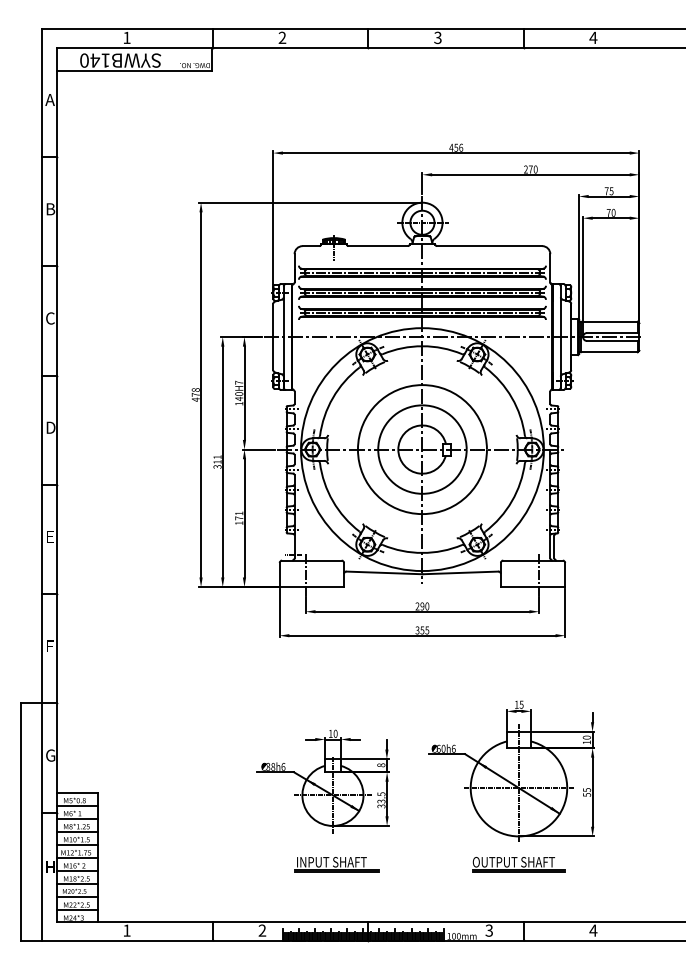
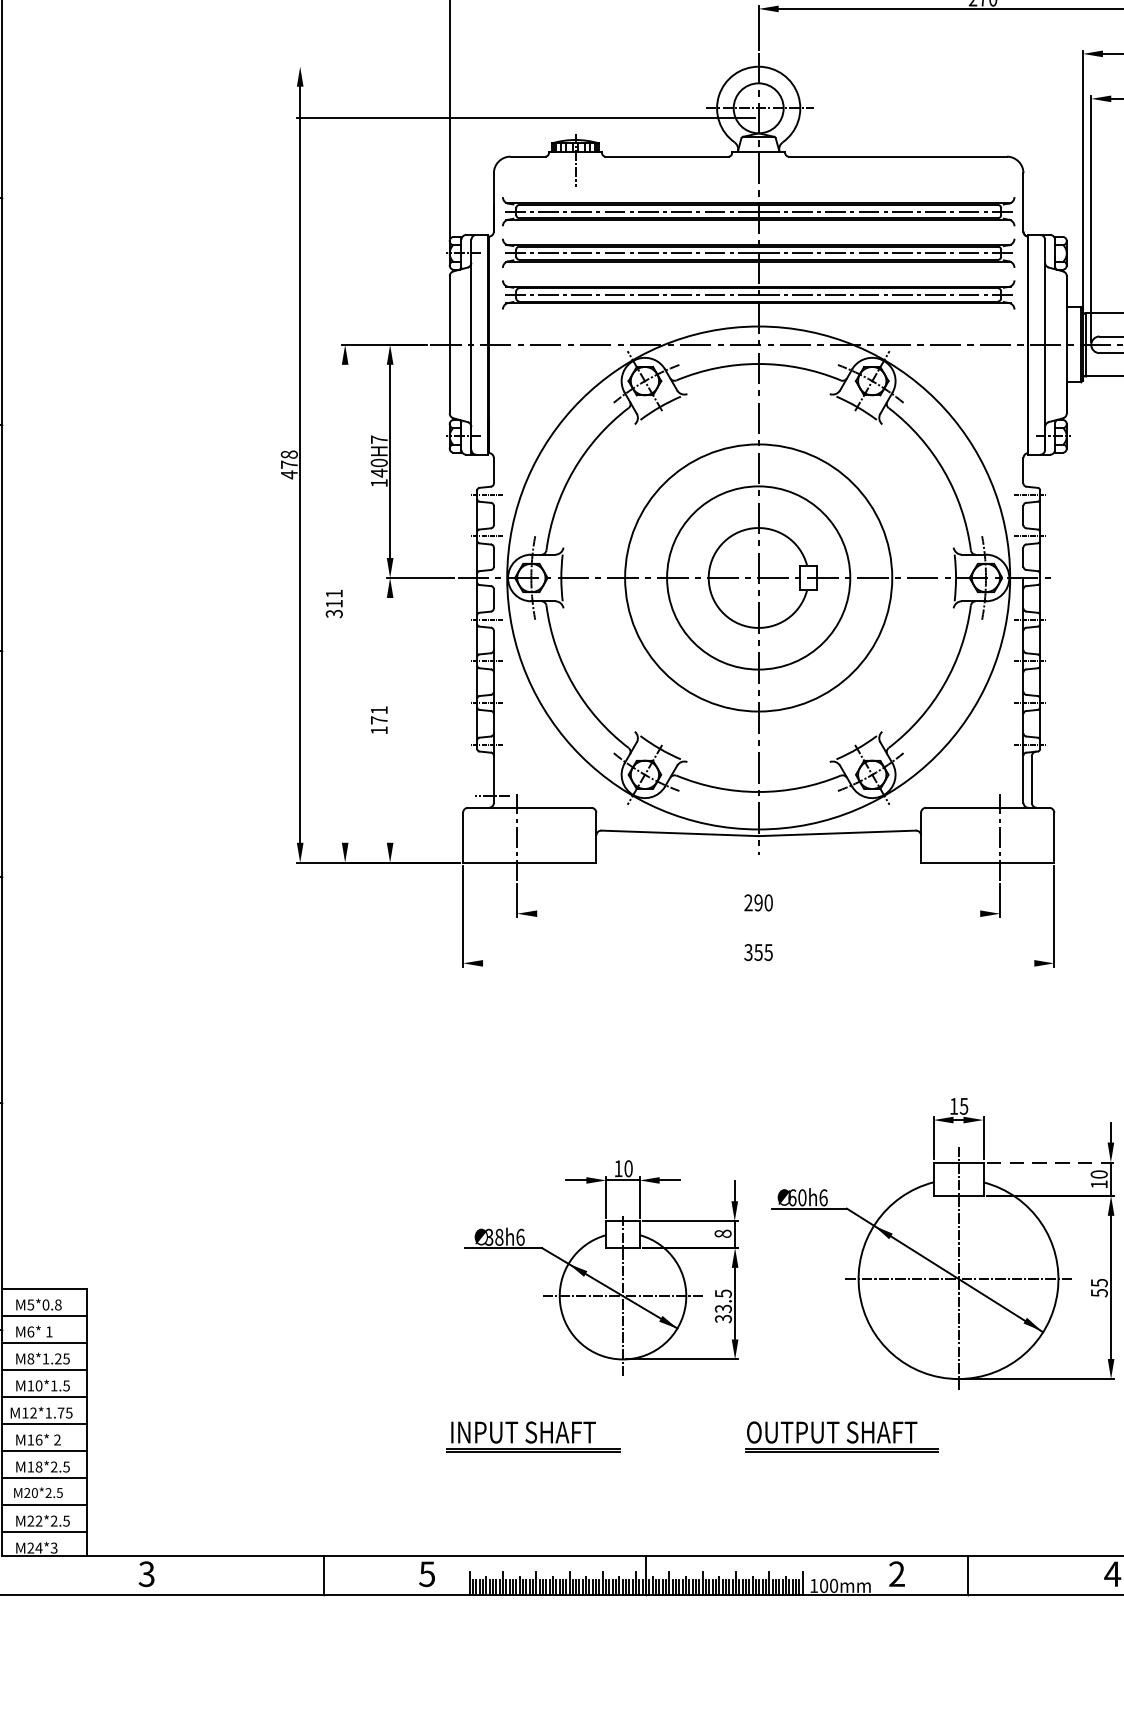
line: (309, 202) -> (524, 118), moved
line: (222, 461) -> (344, 602), removed
line: (244, 518) -> (390, 720), removed
line: (422, 611) -> (758, 913), removed
line: (422, 635) -> (758, 962), removed
line: (563, 731) -> (1050, 1161), solid -> dashed
part: (322, 781) -> (601, 1267), moved
part: (336, 864) -> (533, 1437), moved
part: (518, 864) -> (841, 1437), moved
text: (126, 930) -> (145, 1573), 1 -> 3
text: (262, 930) -> (427, 1573), 2 -> 5
text: (488, 930) -> (895, 1573), 3 -> 2

